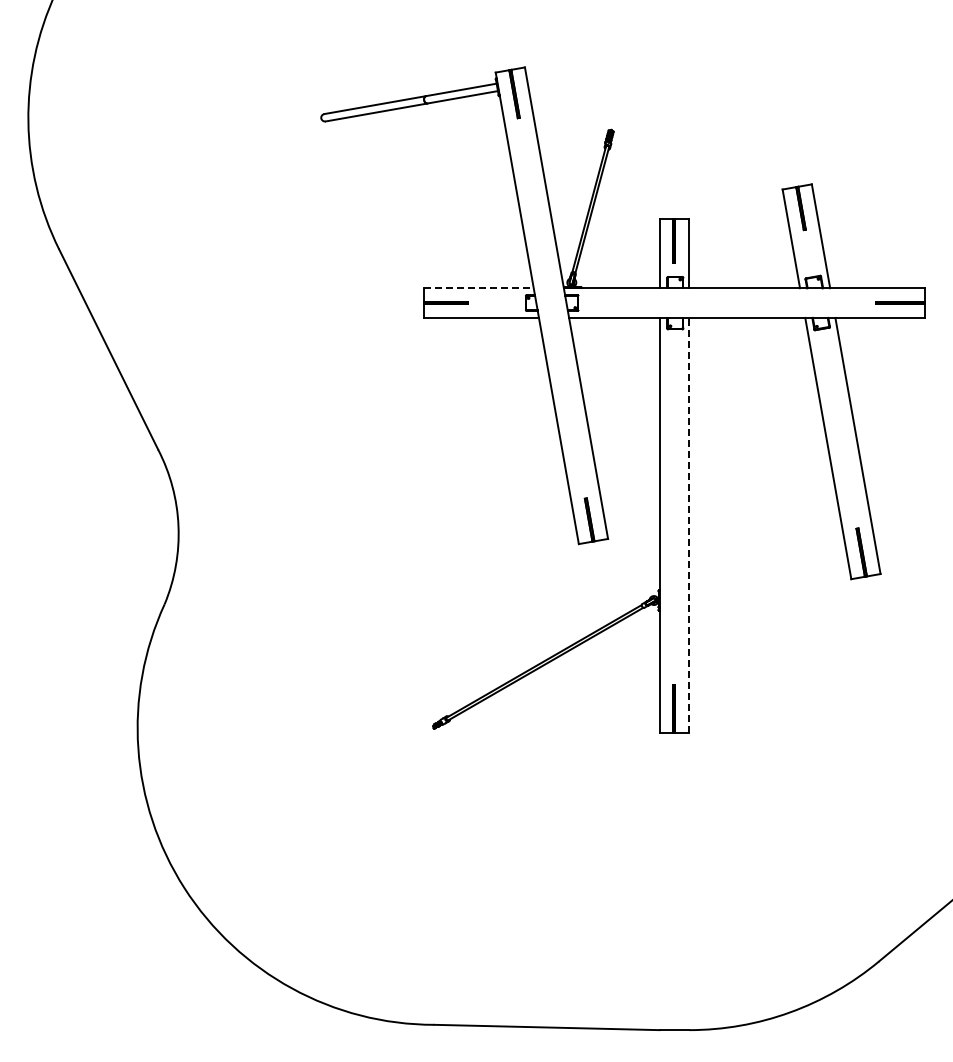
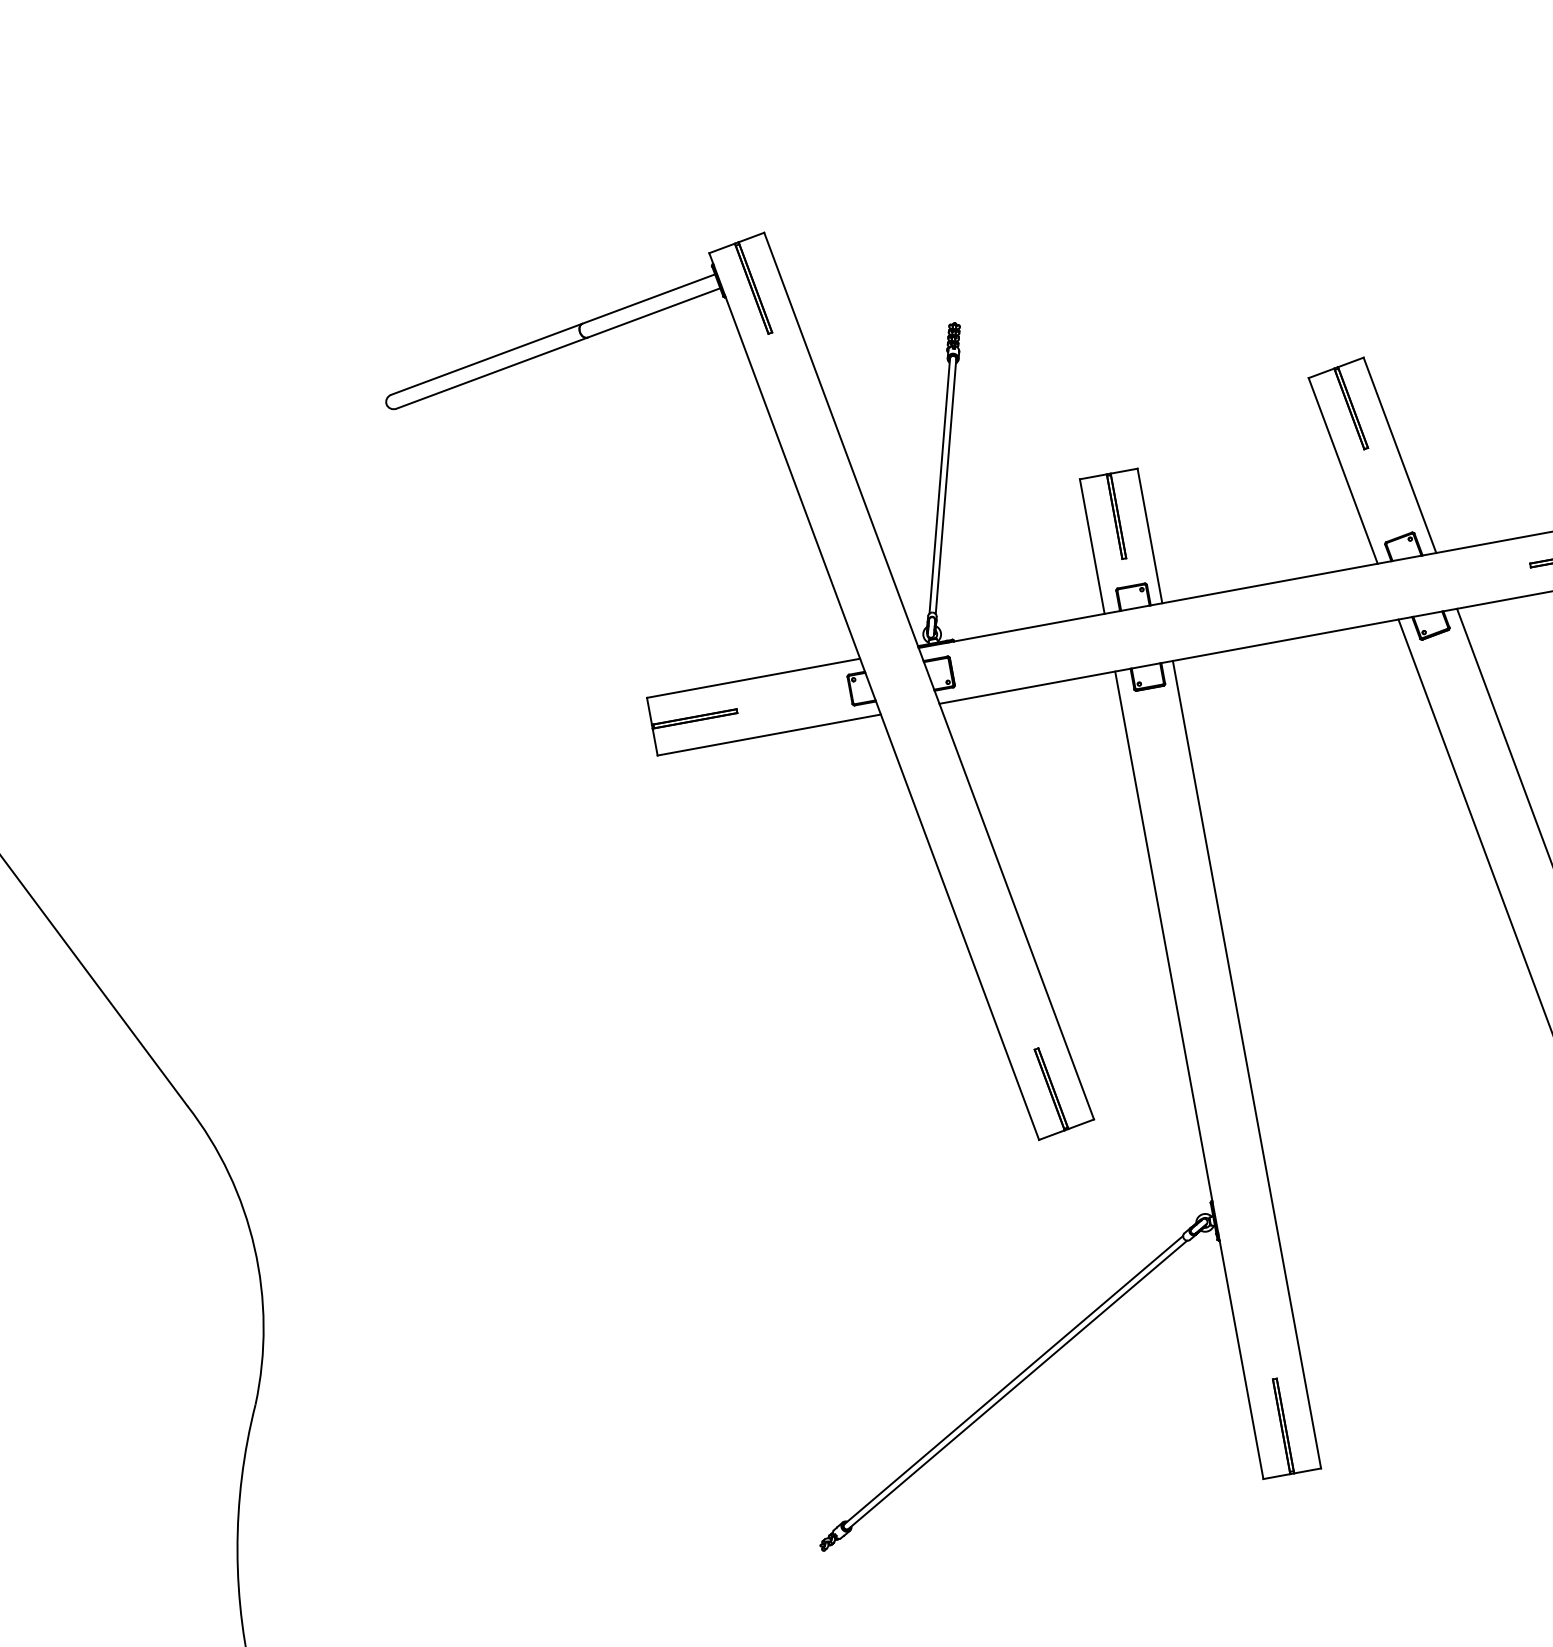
line: (478, 288) -> (752, 678), dashed -> solid
line: (689, 525) -> (1247, 1064), dashed -> solid

